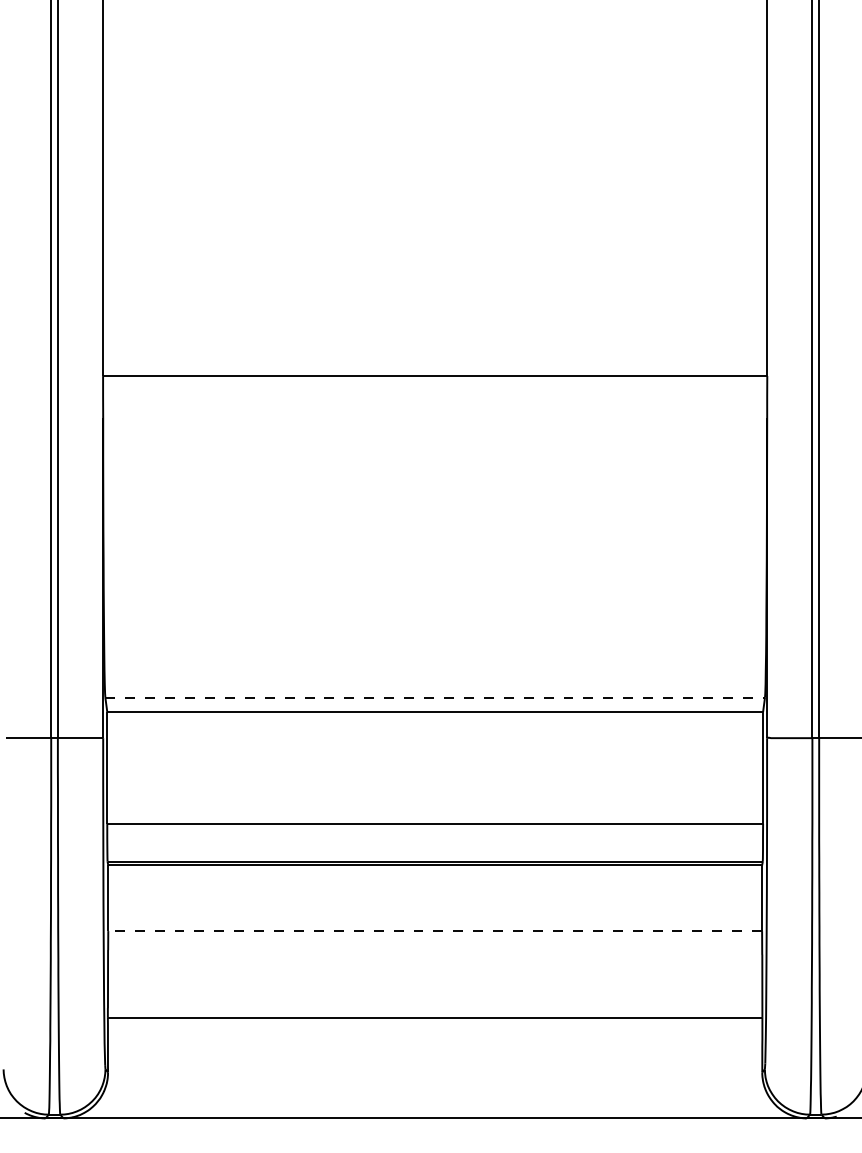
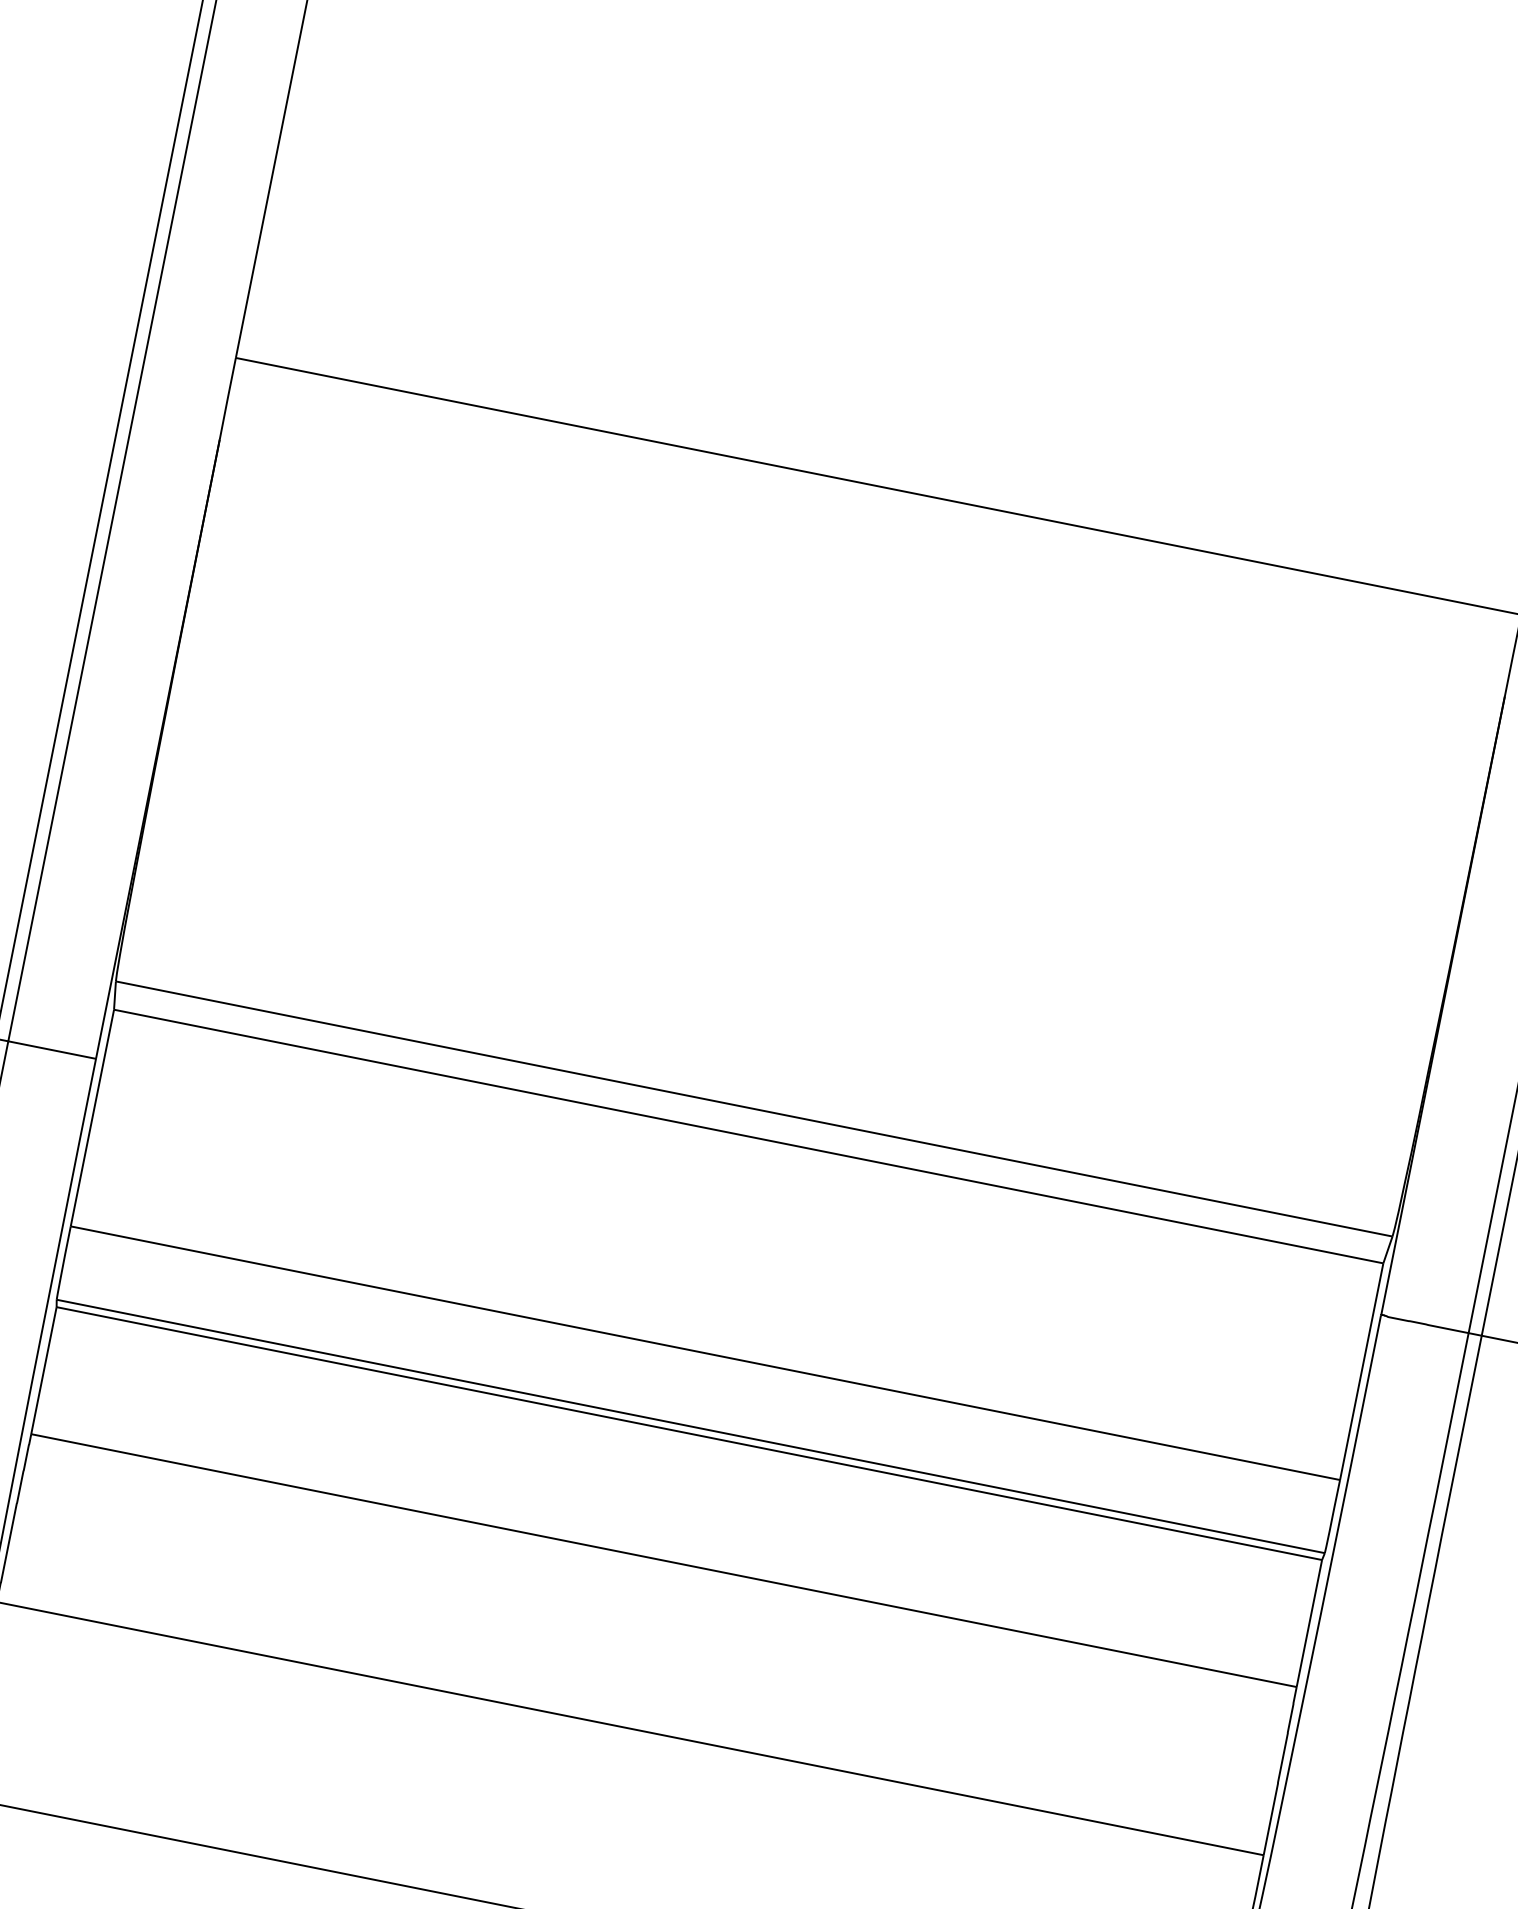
line: (435, 697) -> (754, 1108), dashed -> solid
line: (435, 931) -> (664, 1561), dashed -> solid

